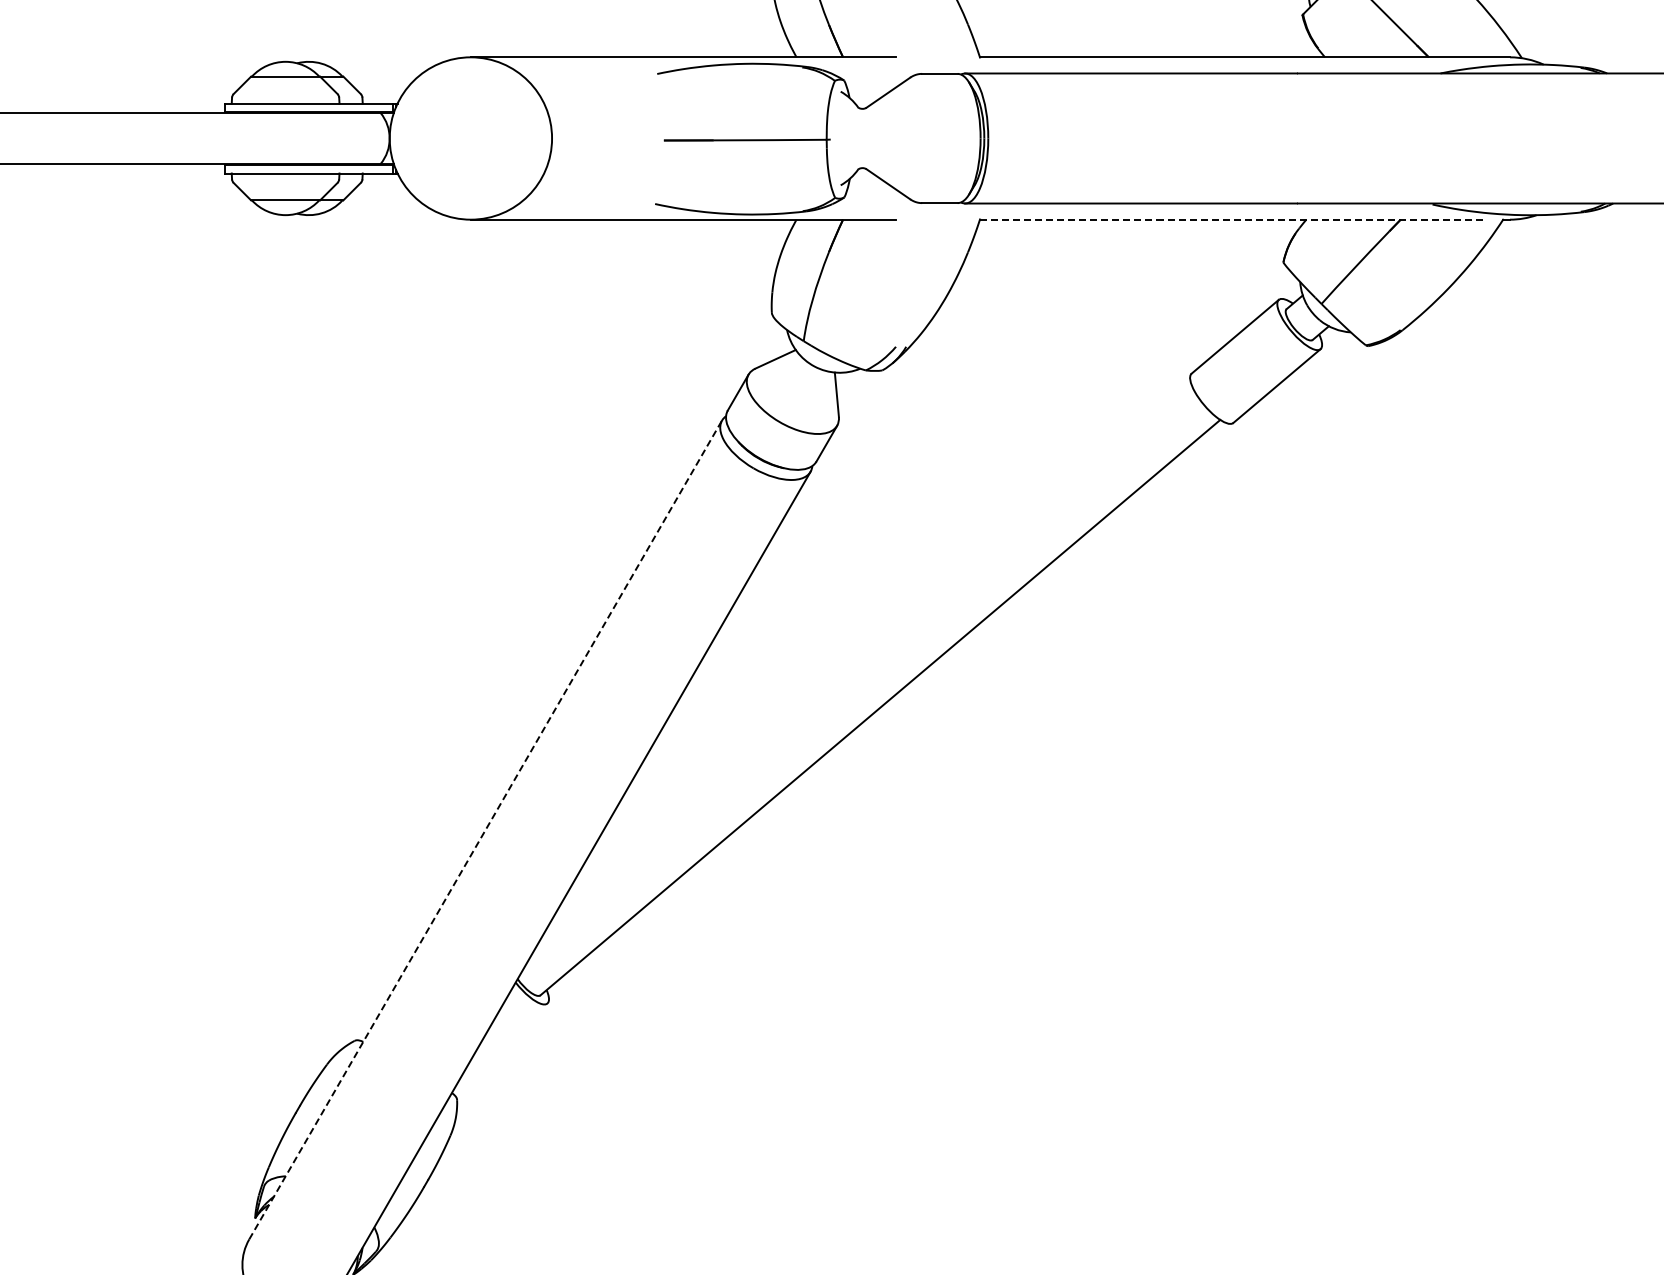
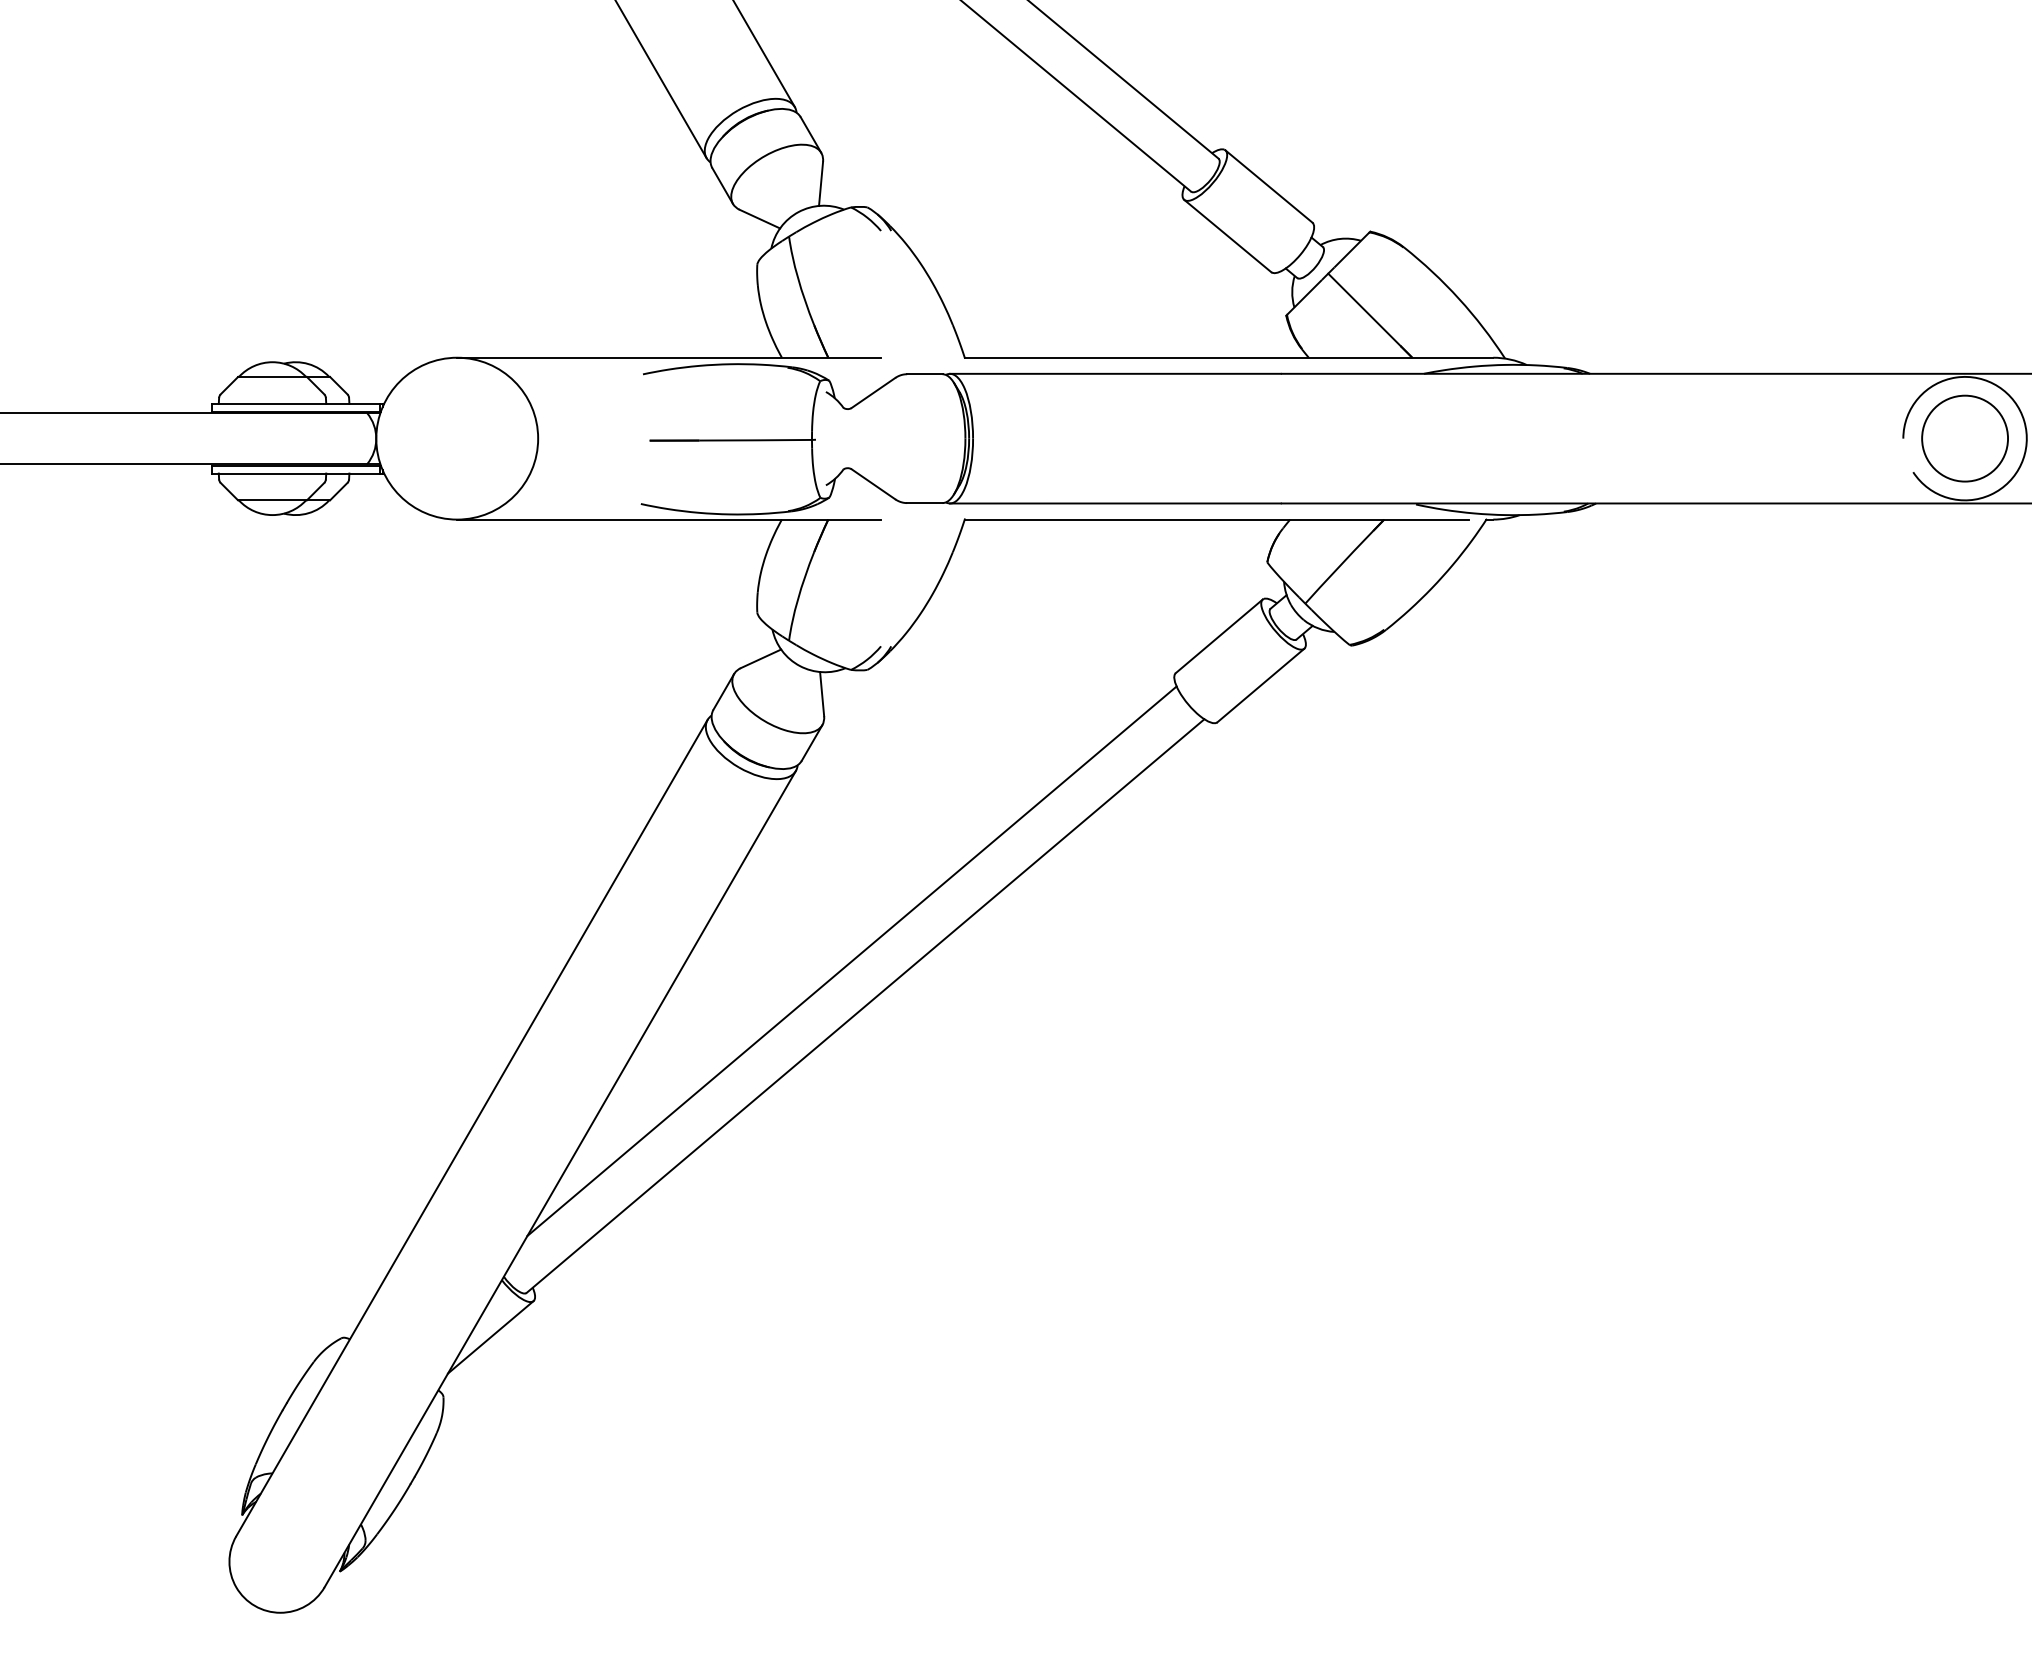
line: (1233, 219) -> (1217, 519), dashed -> solid
line: (866, 662) -> (851, 961), added
line: (486, 829) -> (472, 1127), dashed -> solid
line: (504, 1040) -> (490, 1337), added

